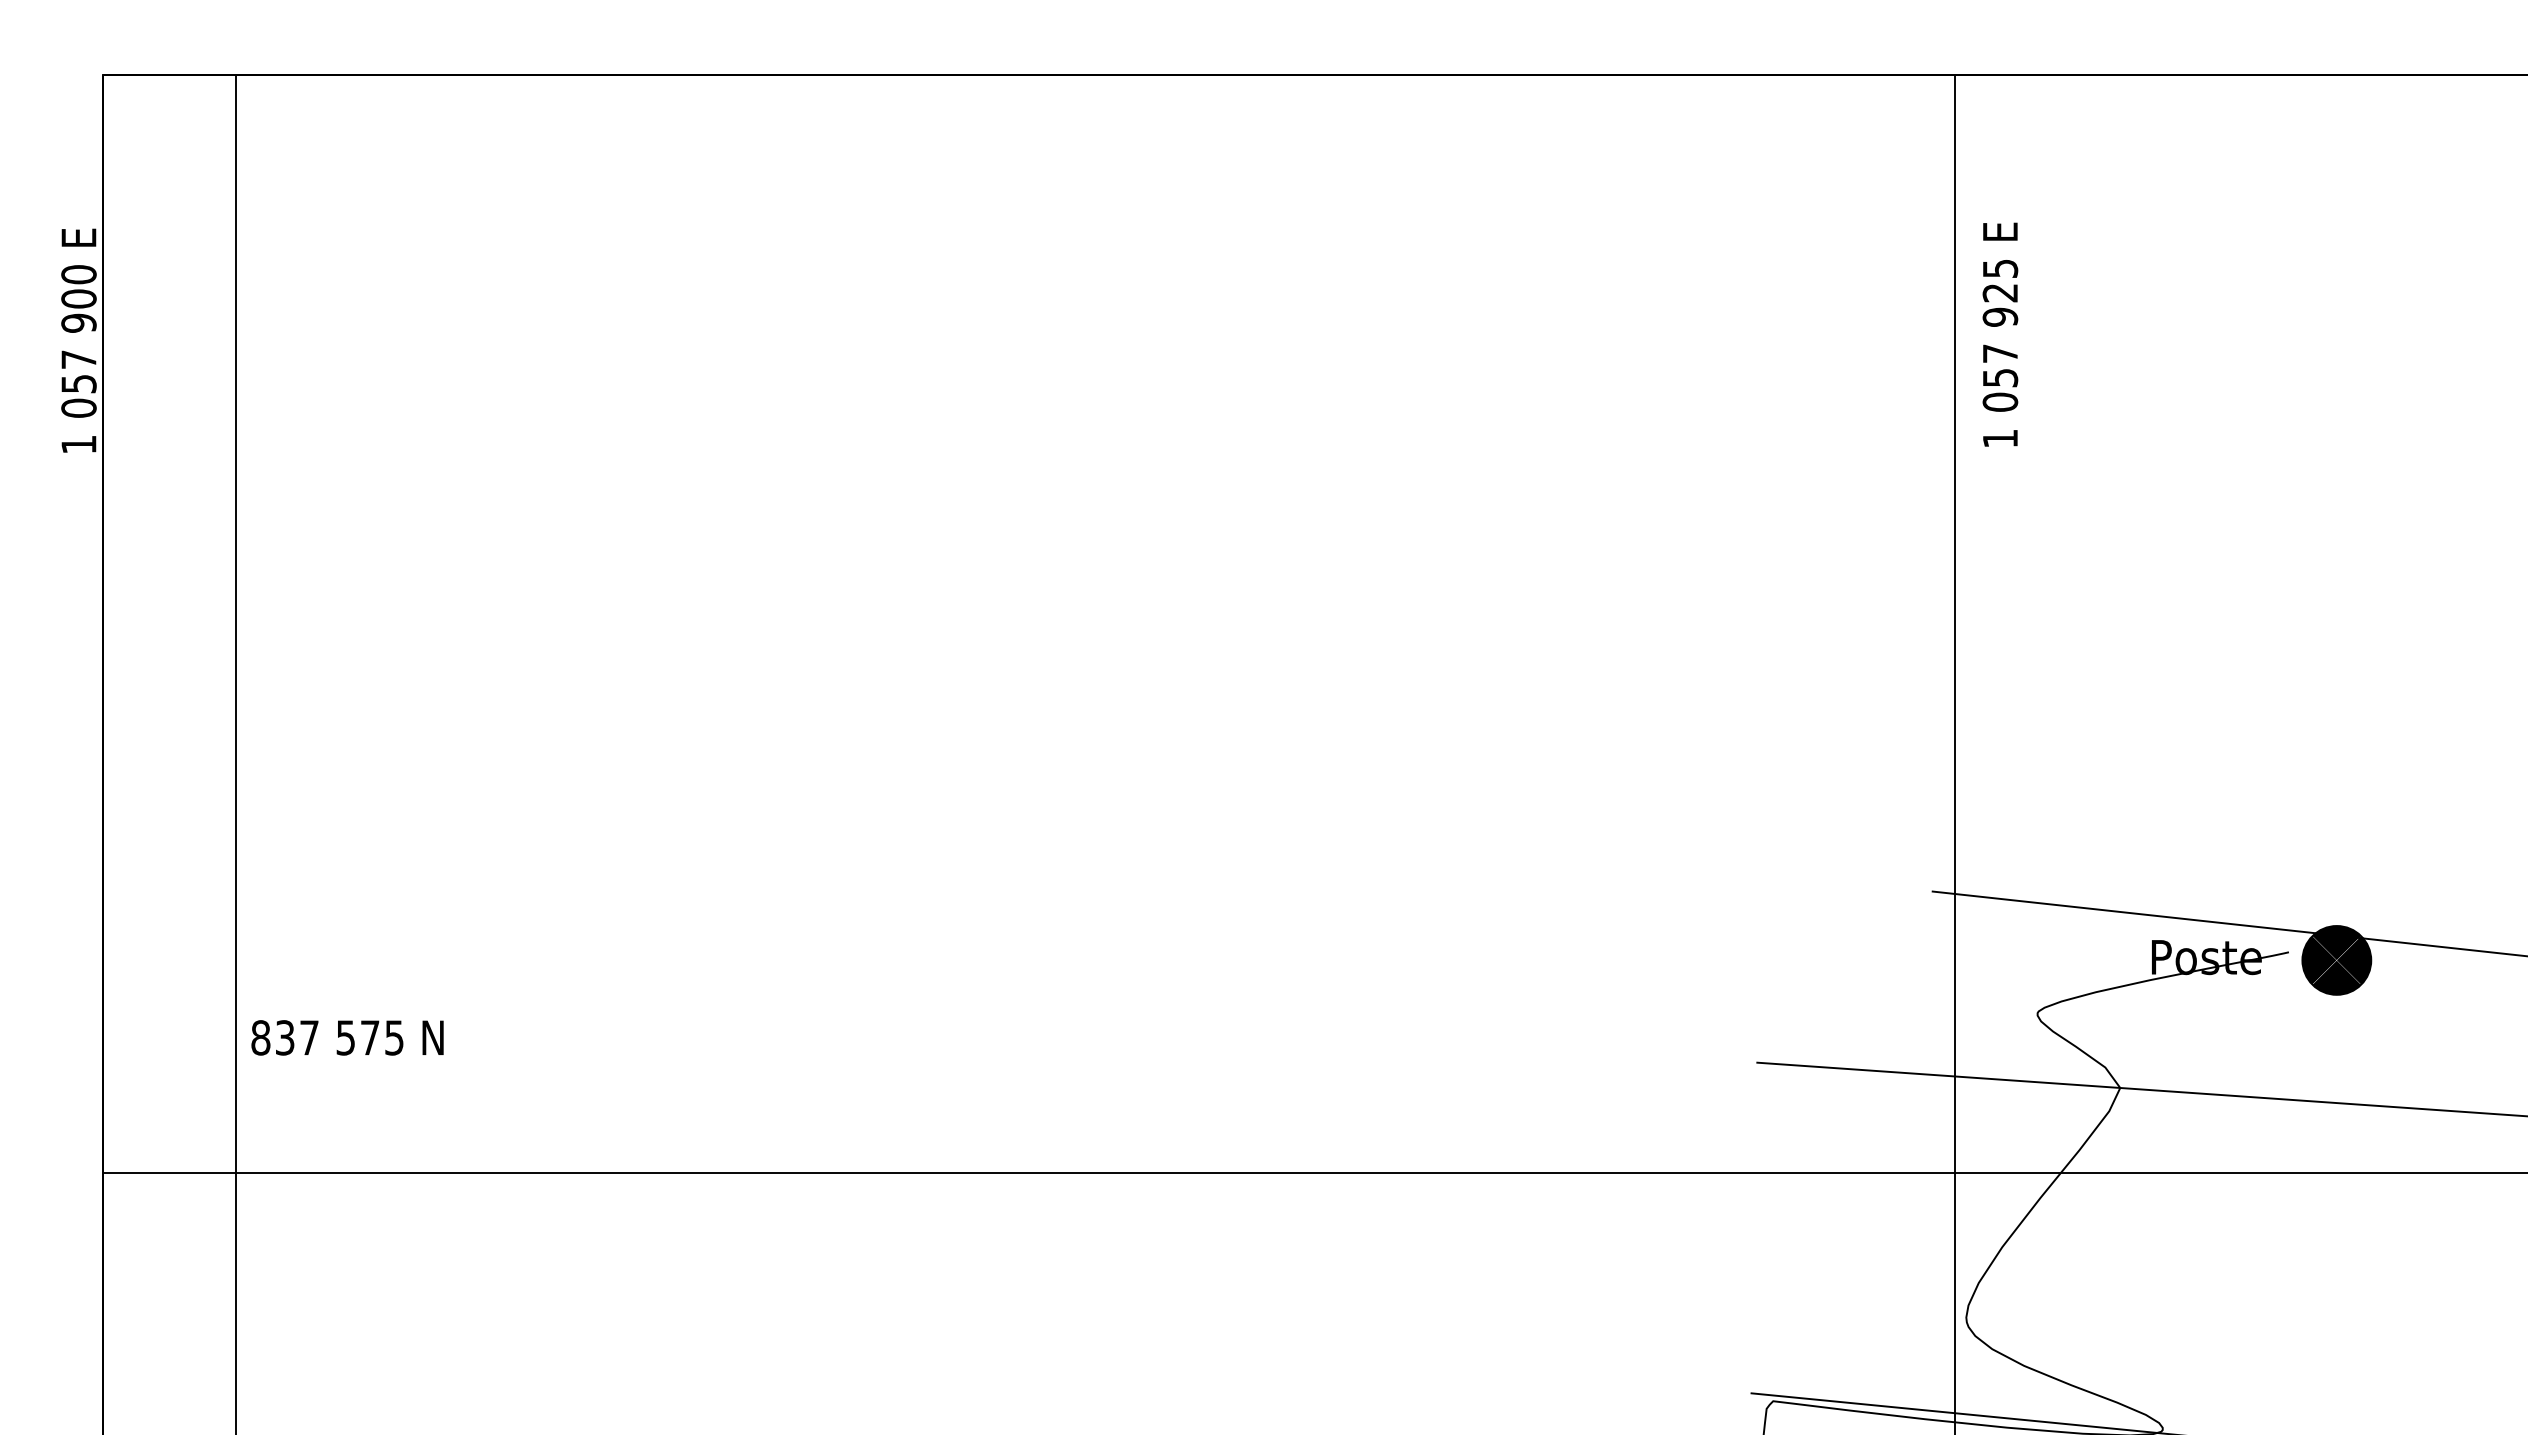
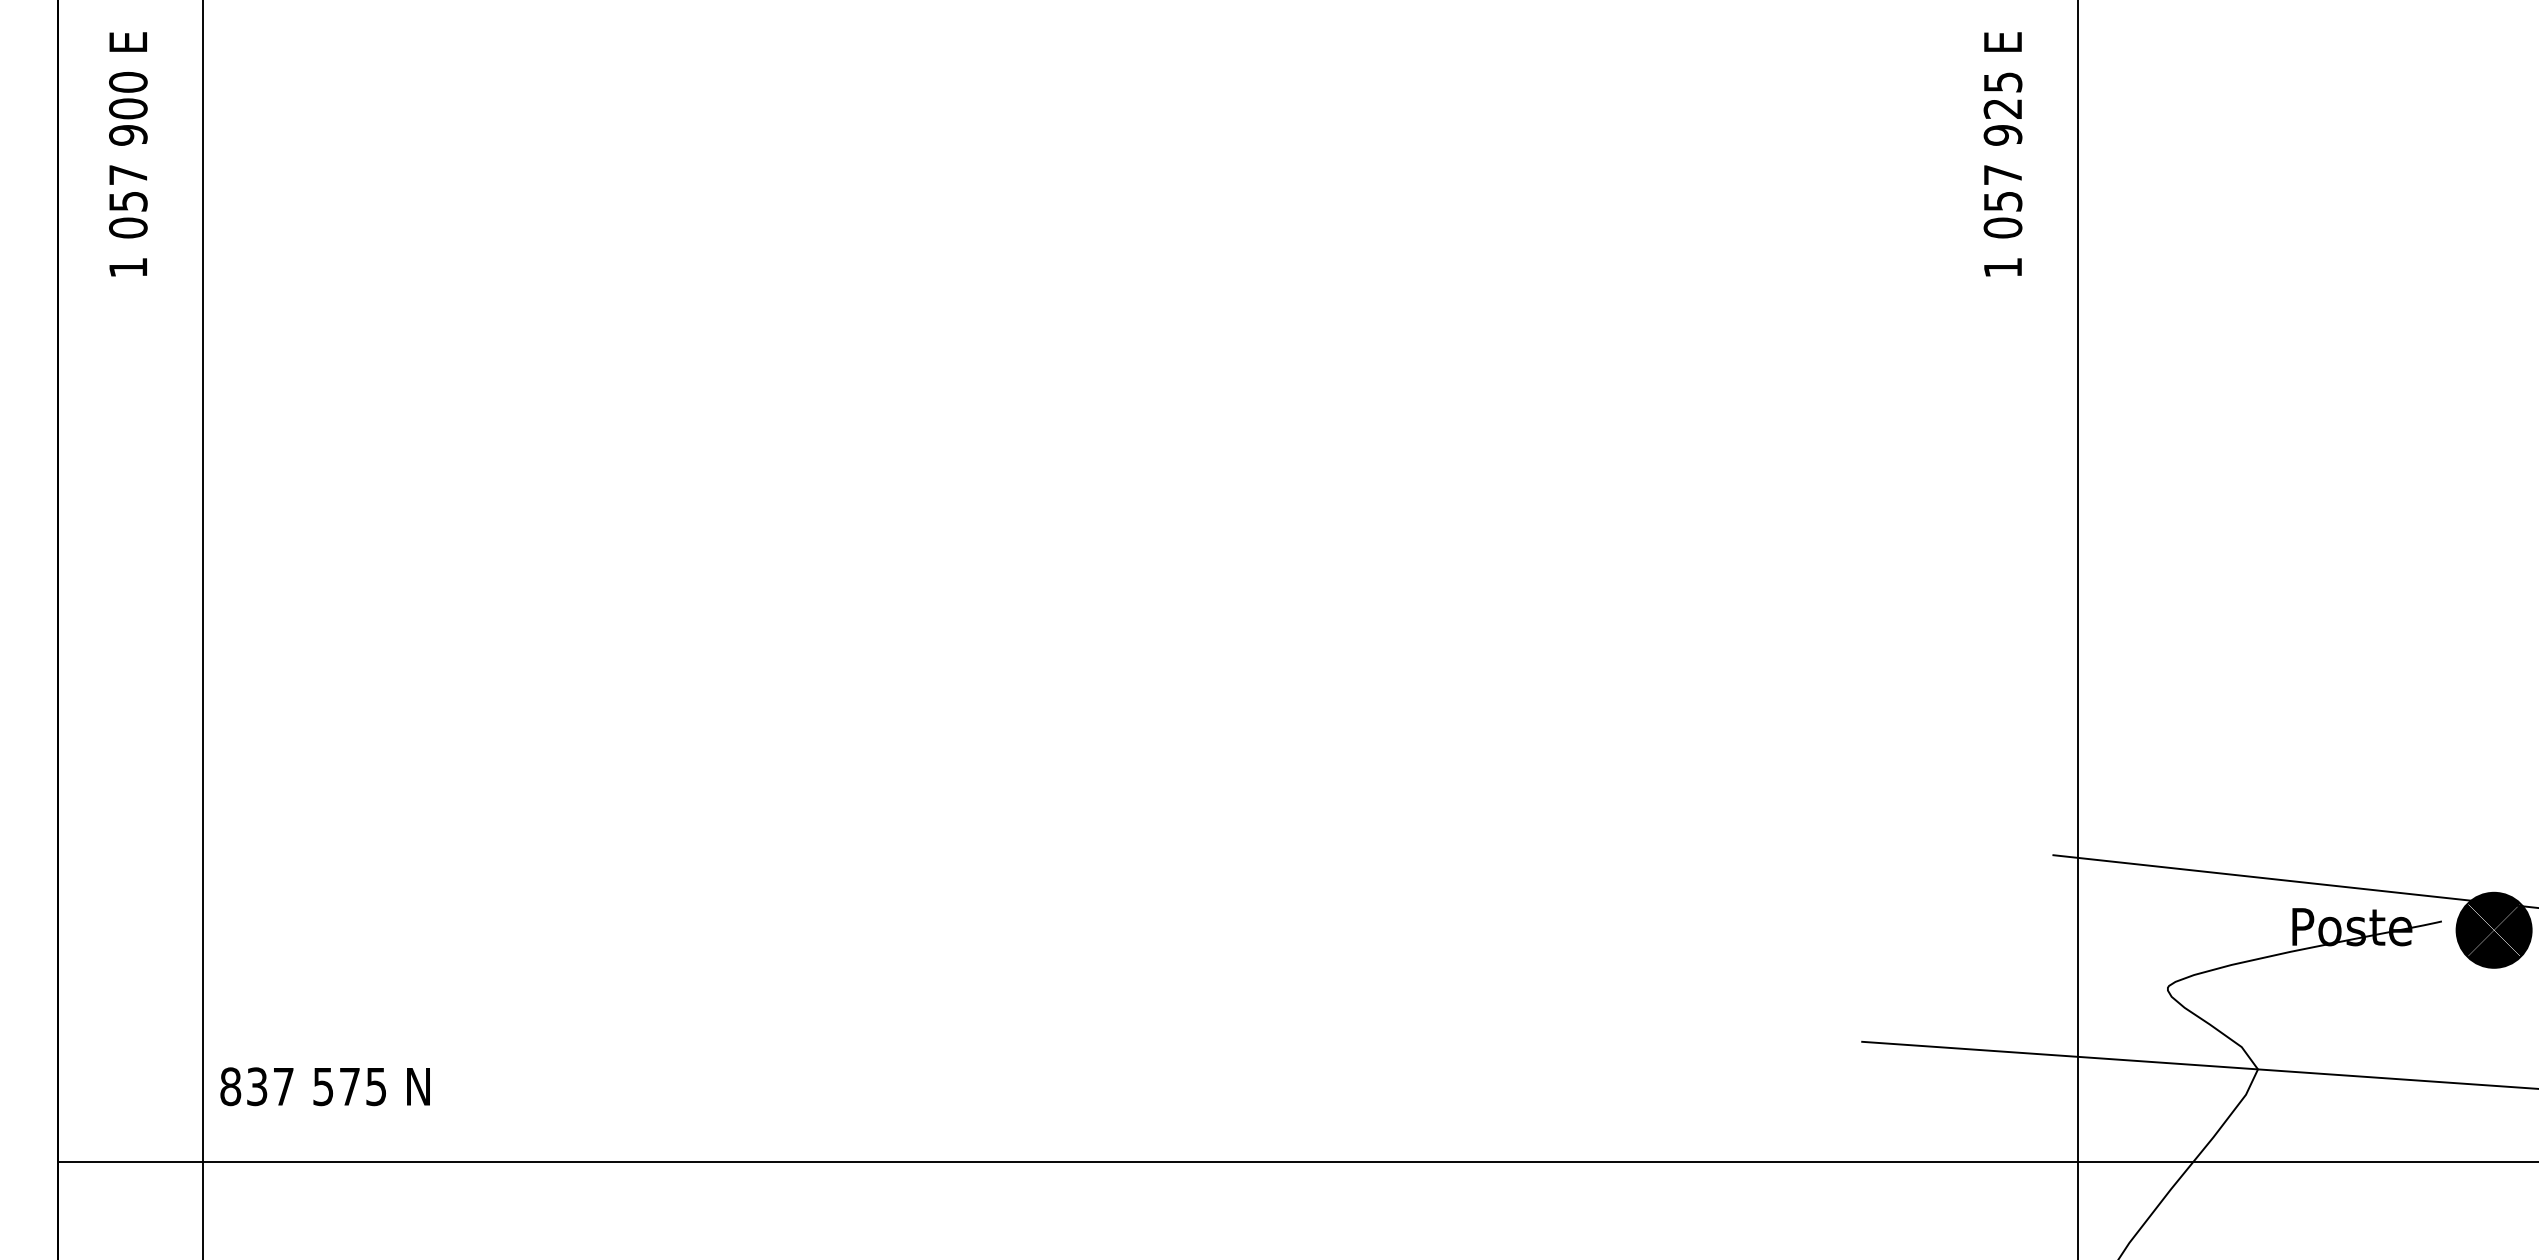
text: (2000, 334) -> (2003, 154), moved
text: (78, 340) -> (127, 154), moved
text: (347, 1037) -> (325, 1086), moved

